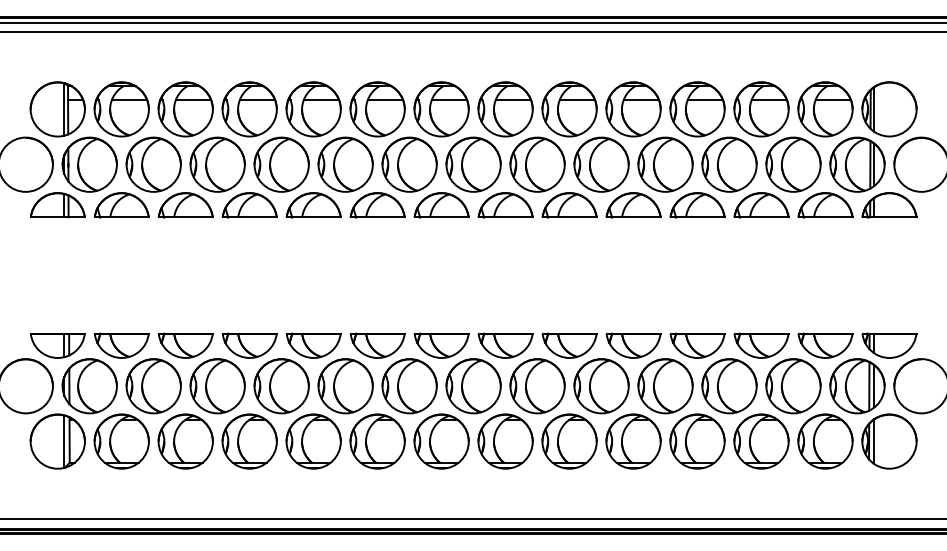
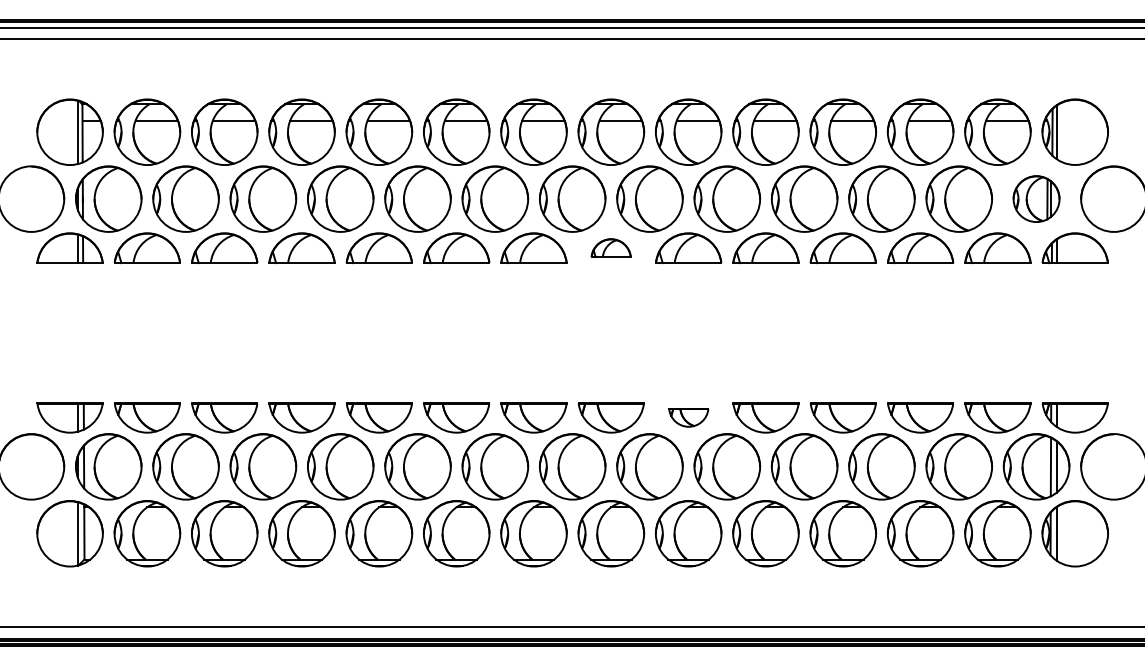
part: (857, 164) -> (1036, 198), size x0.7
part: (504, 204) -> (610, 247), size x0.6
part: (569, 345) -> (688, 417), size x0.6

